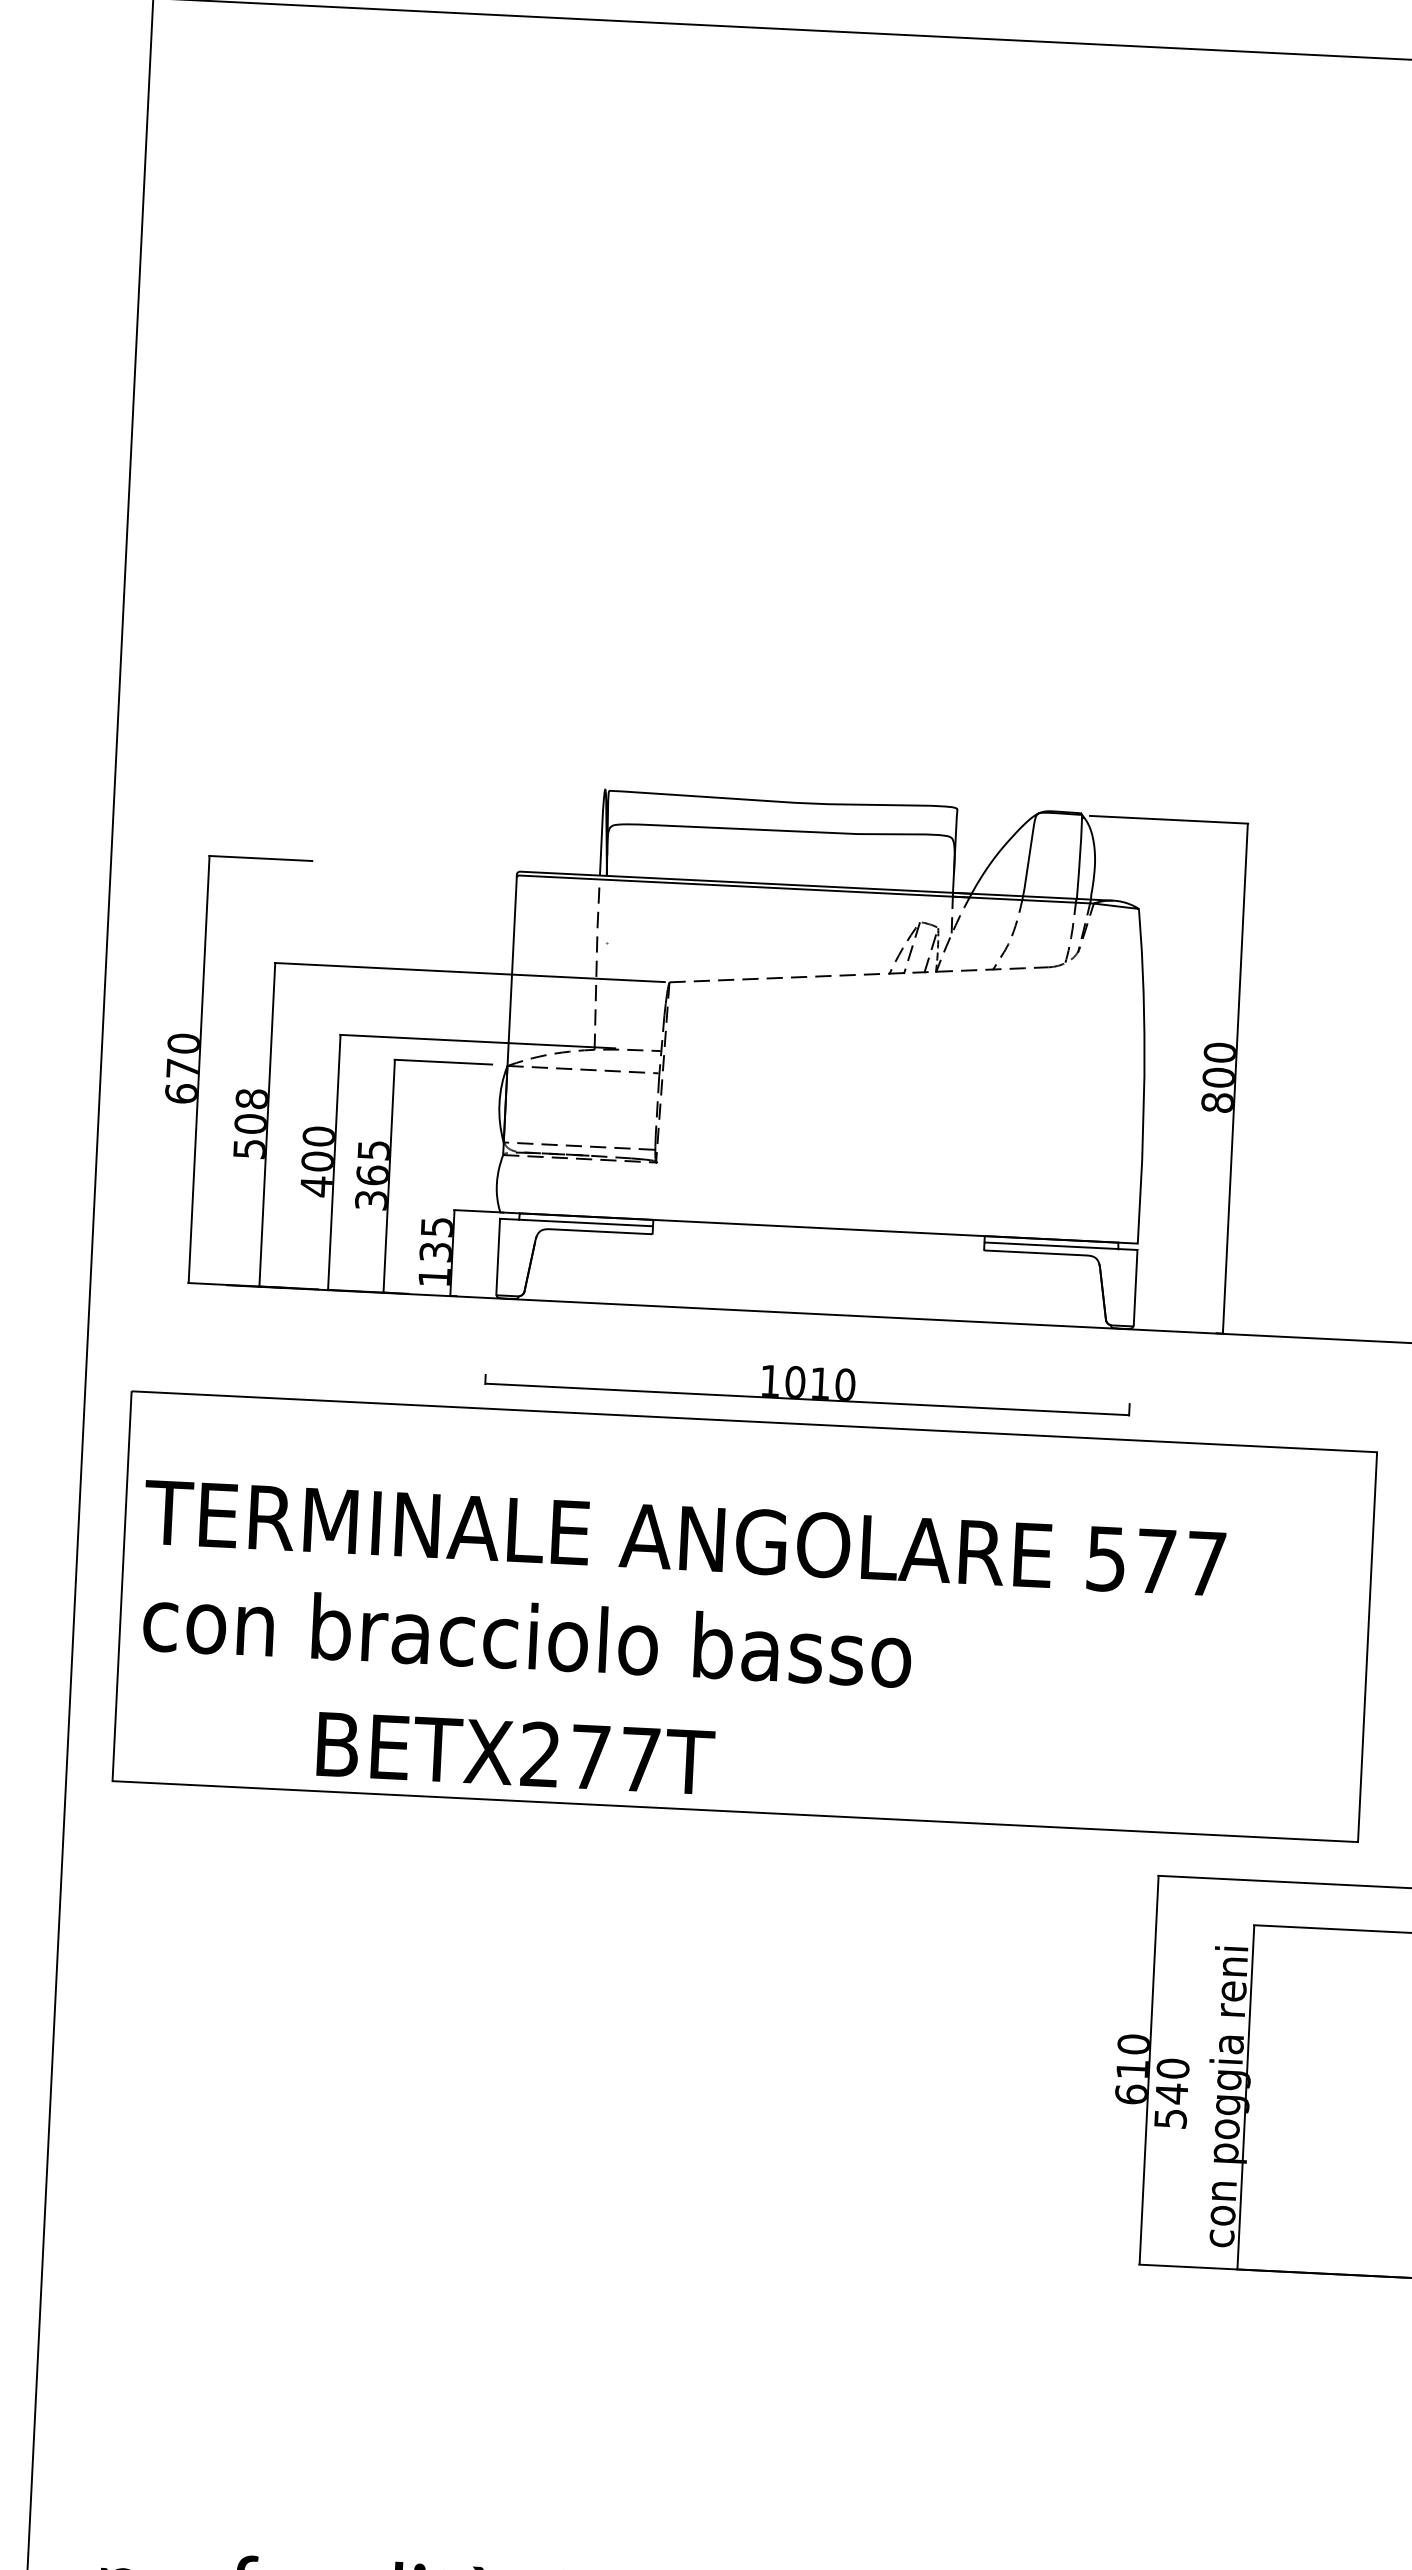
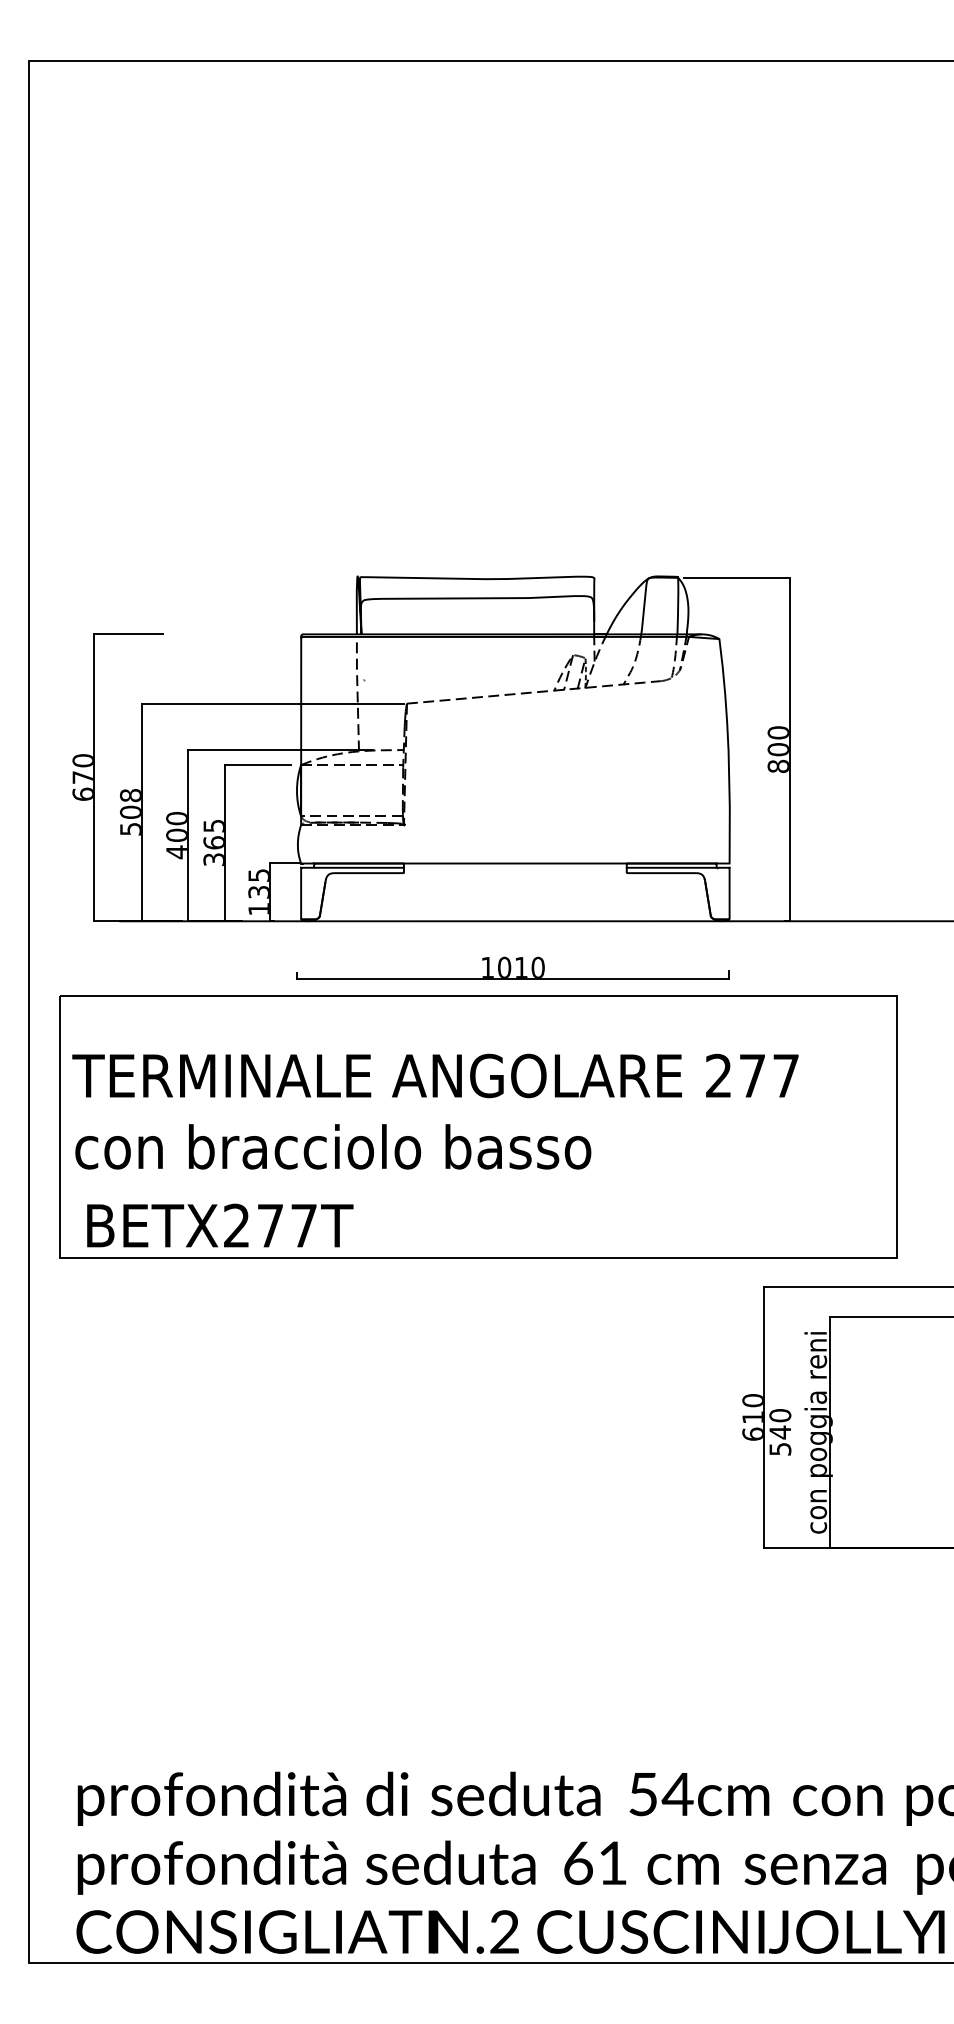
text: (1105, 1558) -> (718, 1075), 577 -> 277
text: (516, 1753) -> (220, 1225), moved

